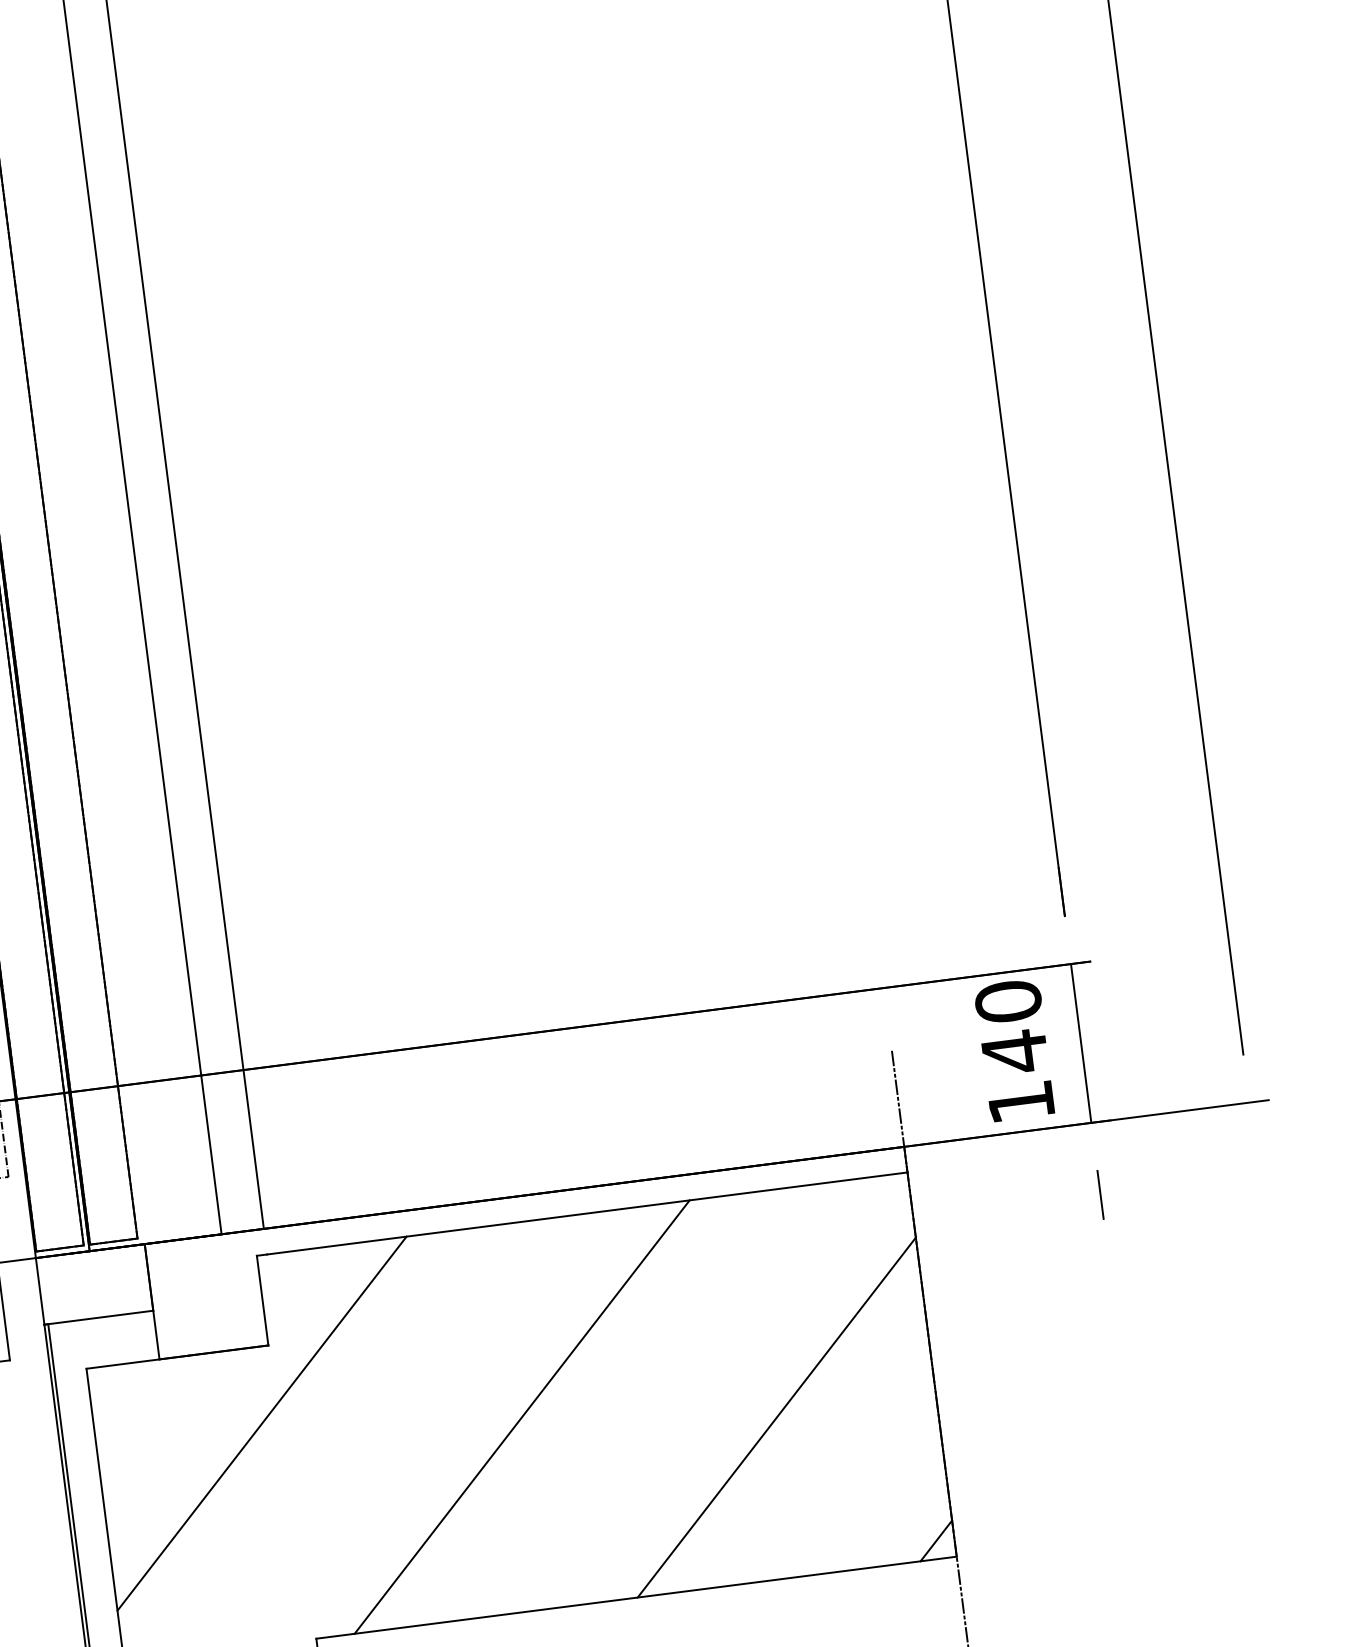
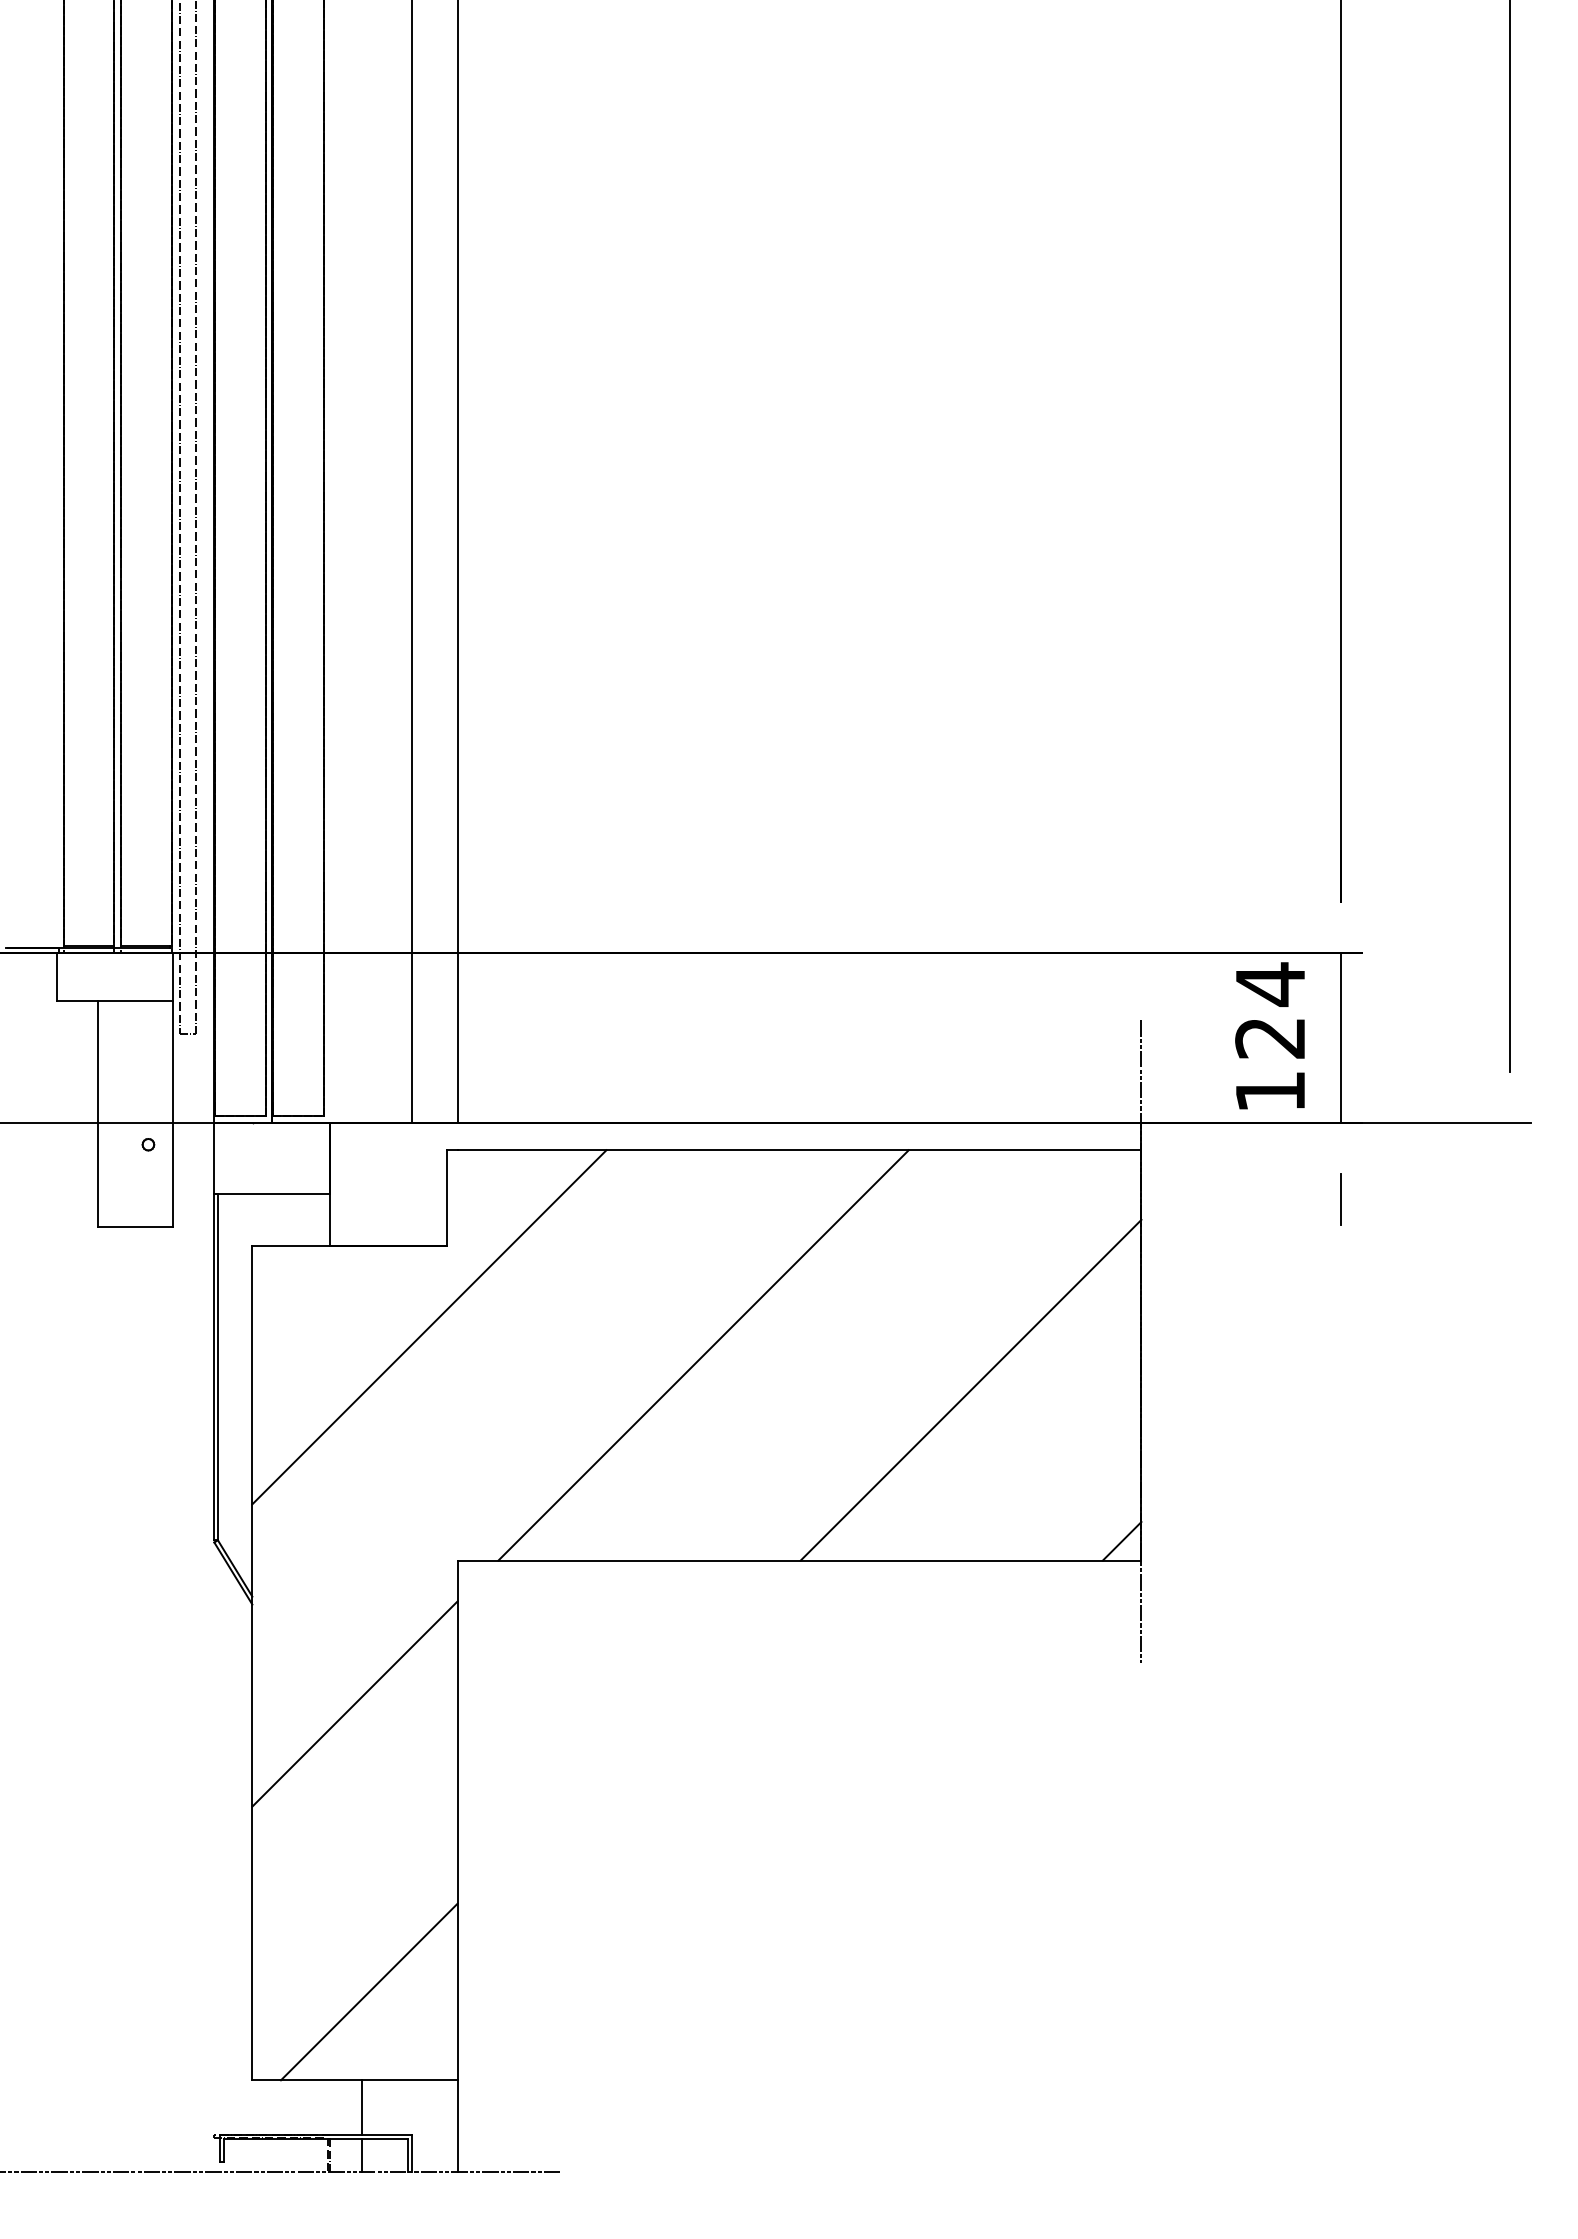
text: (1011, 1027) -> (1270, 1011), 140 -> 124

